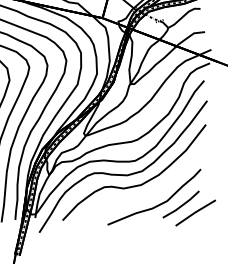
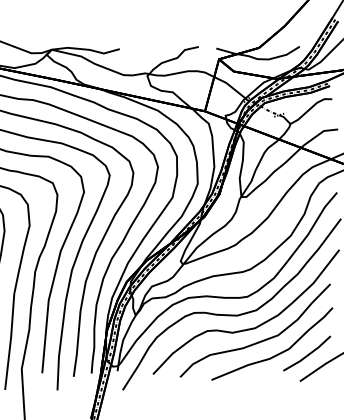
curve: (145, 194) -> (260, 340), added

